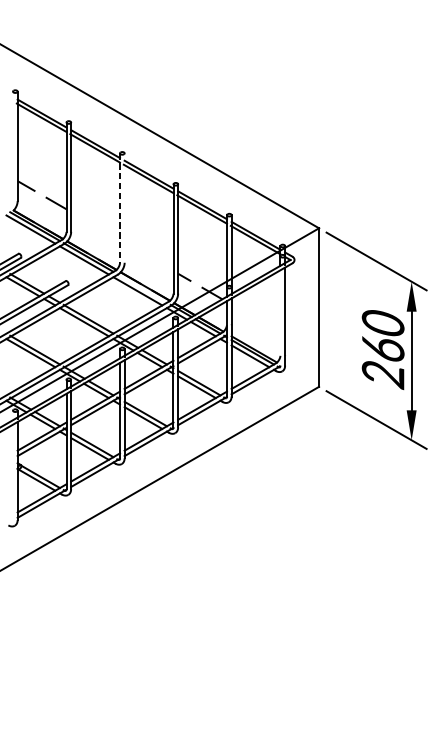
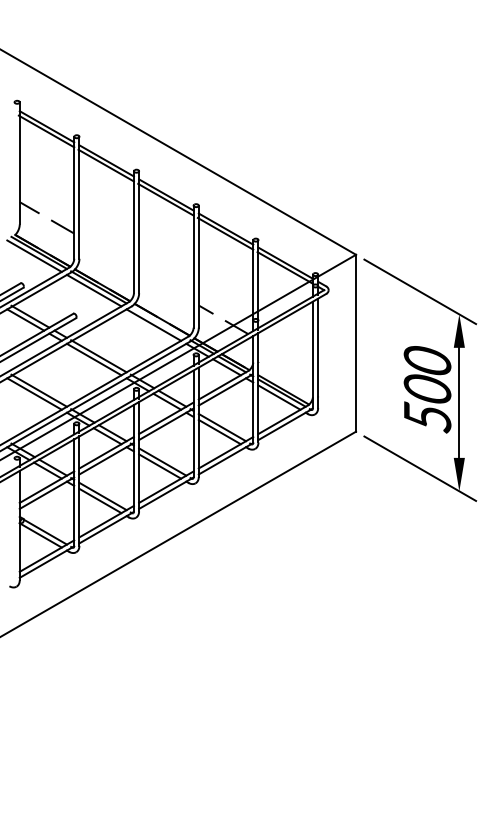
line: (119, 208) -> (133, 232), dashed -> solid
line: (124, 208) -> (139, 232), added
line: (280, 317) -> (312, 354), added
text: (383, 362) -> (427, 404), 260 -> 500

